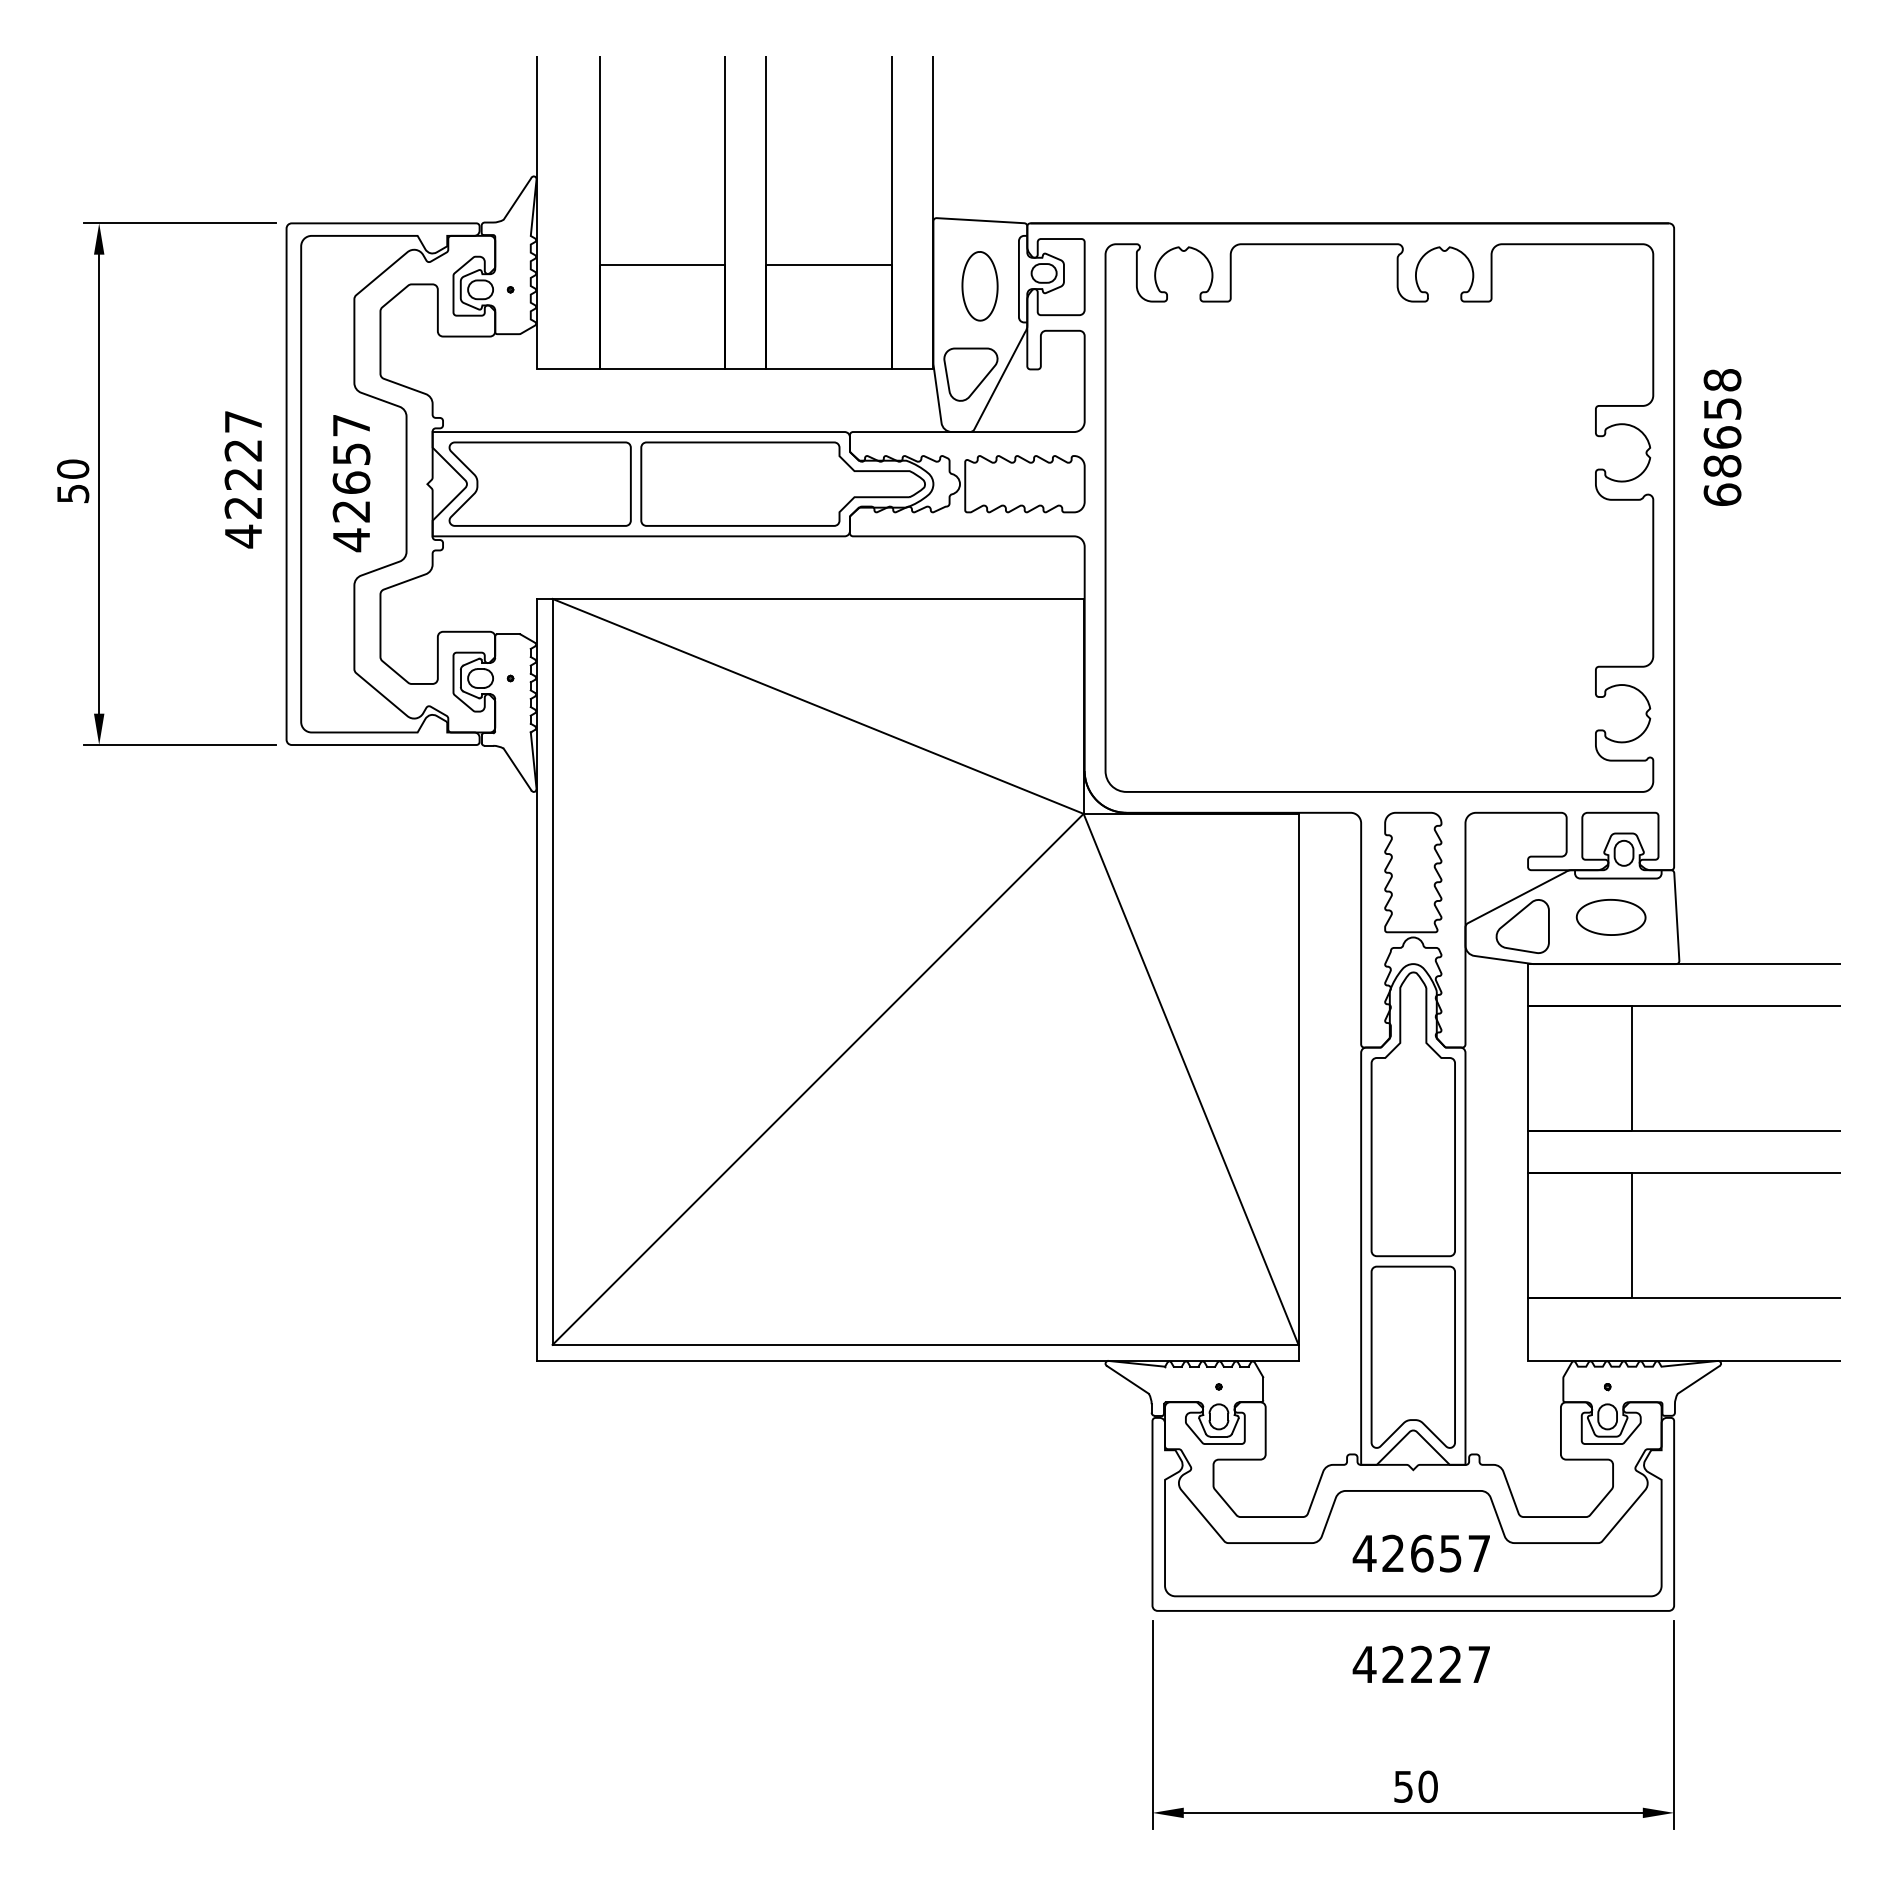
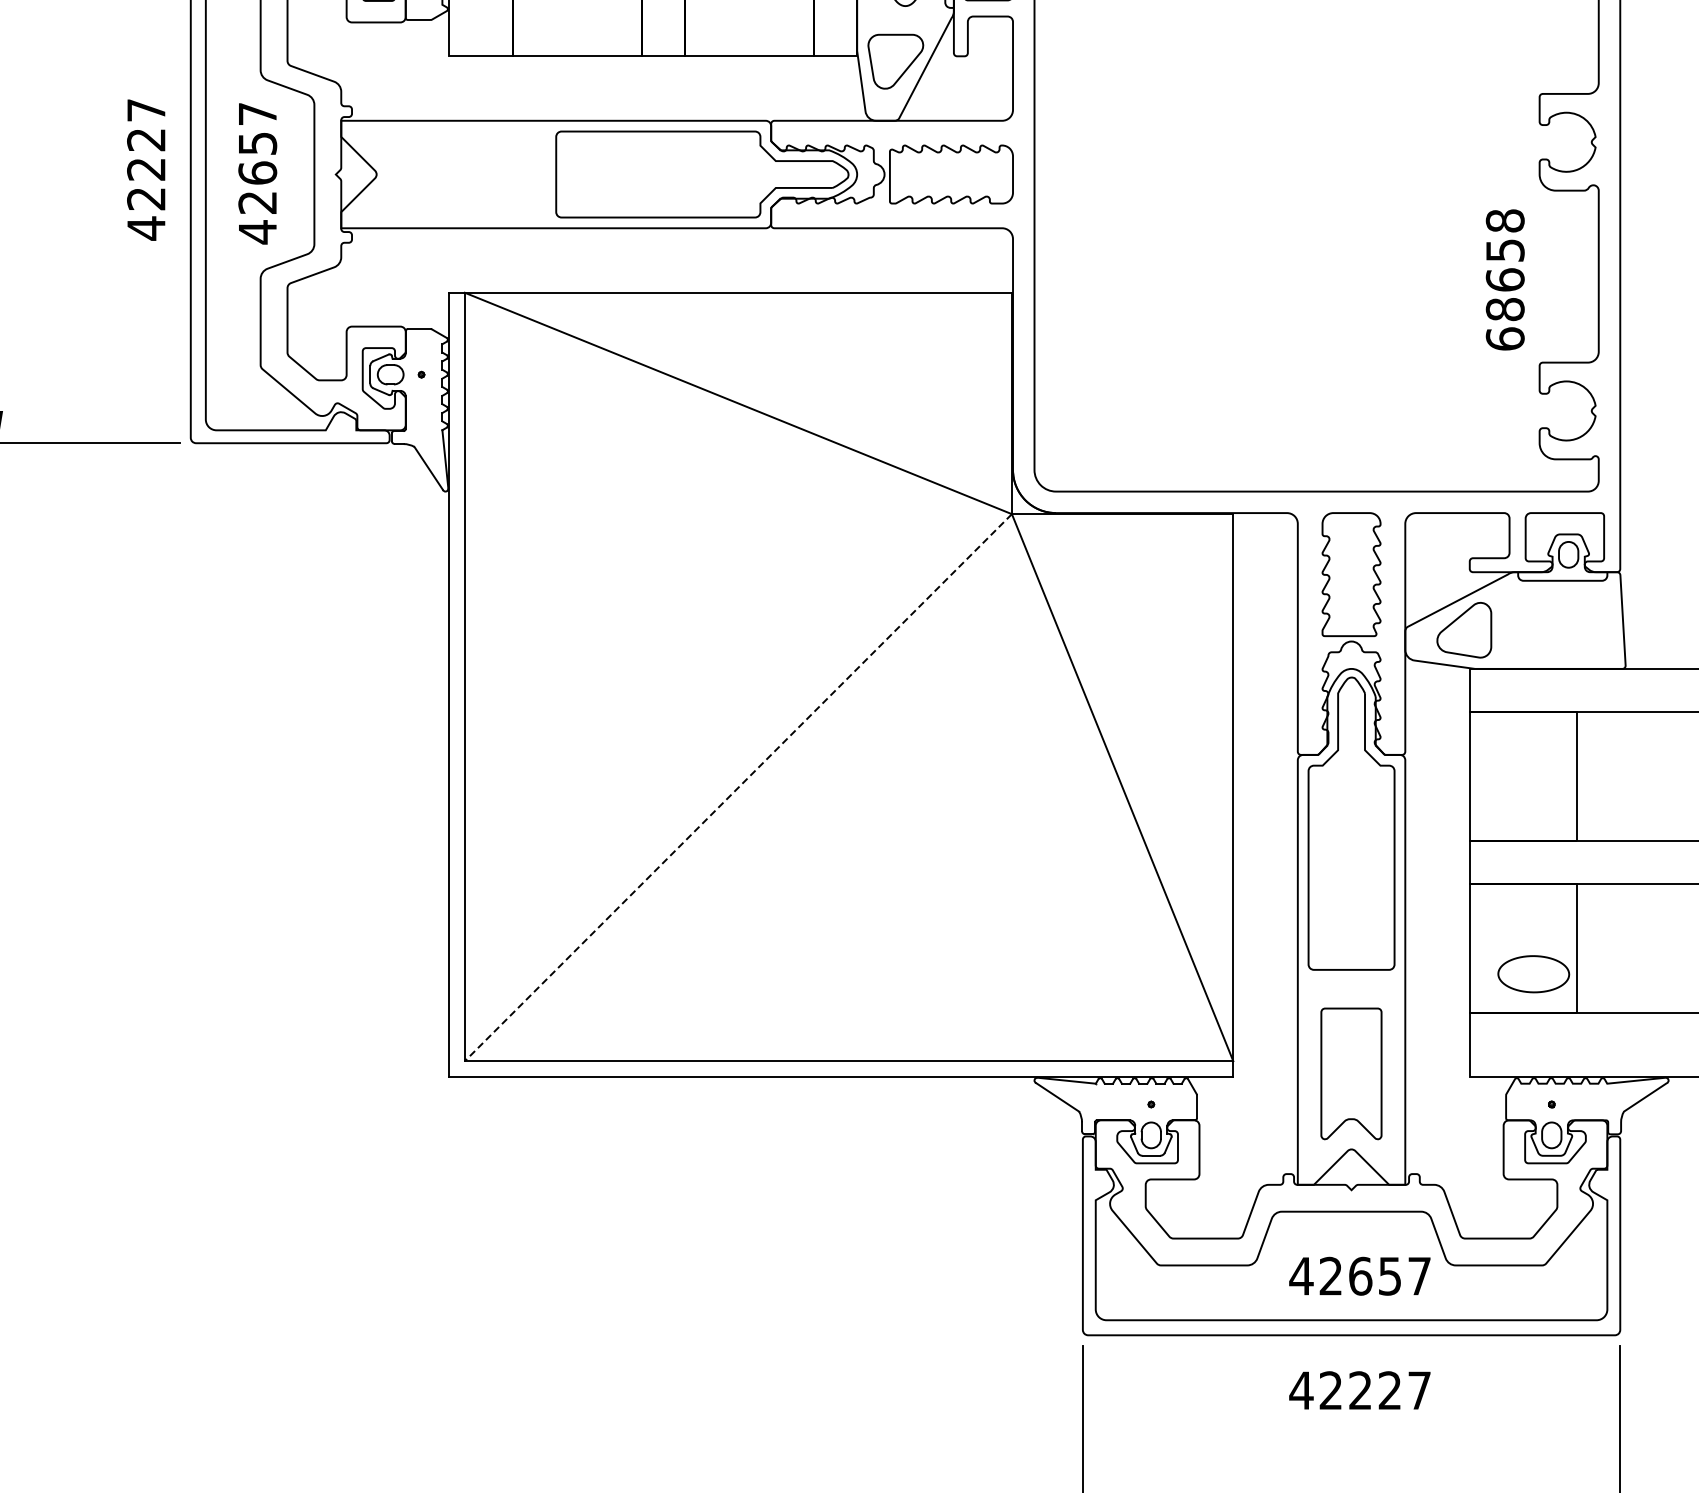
text: (1722, 437) -> (1505, 279), moved
part: (539, 483) -> (451, 173), removed
part: (1610, 917) -> (1533, 974), moved
line: (817, 1079) -> (737, 787), solid -> dashed
part: (1412, 1356) -> (1350, 1073), size x0.7

